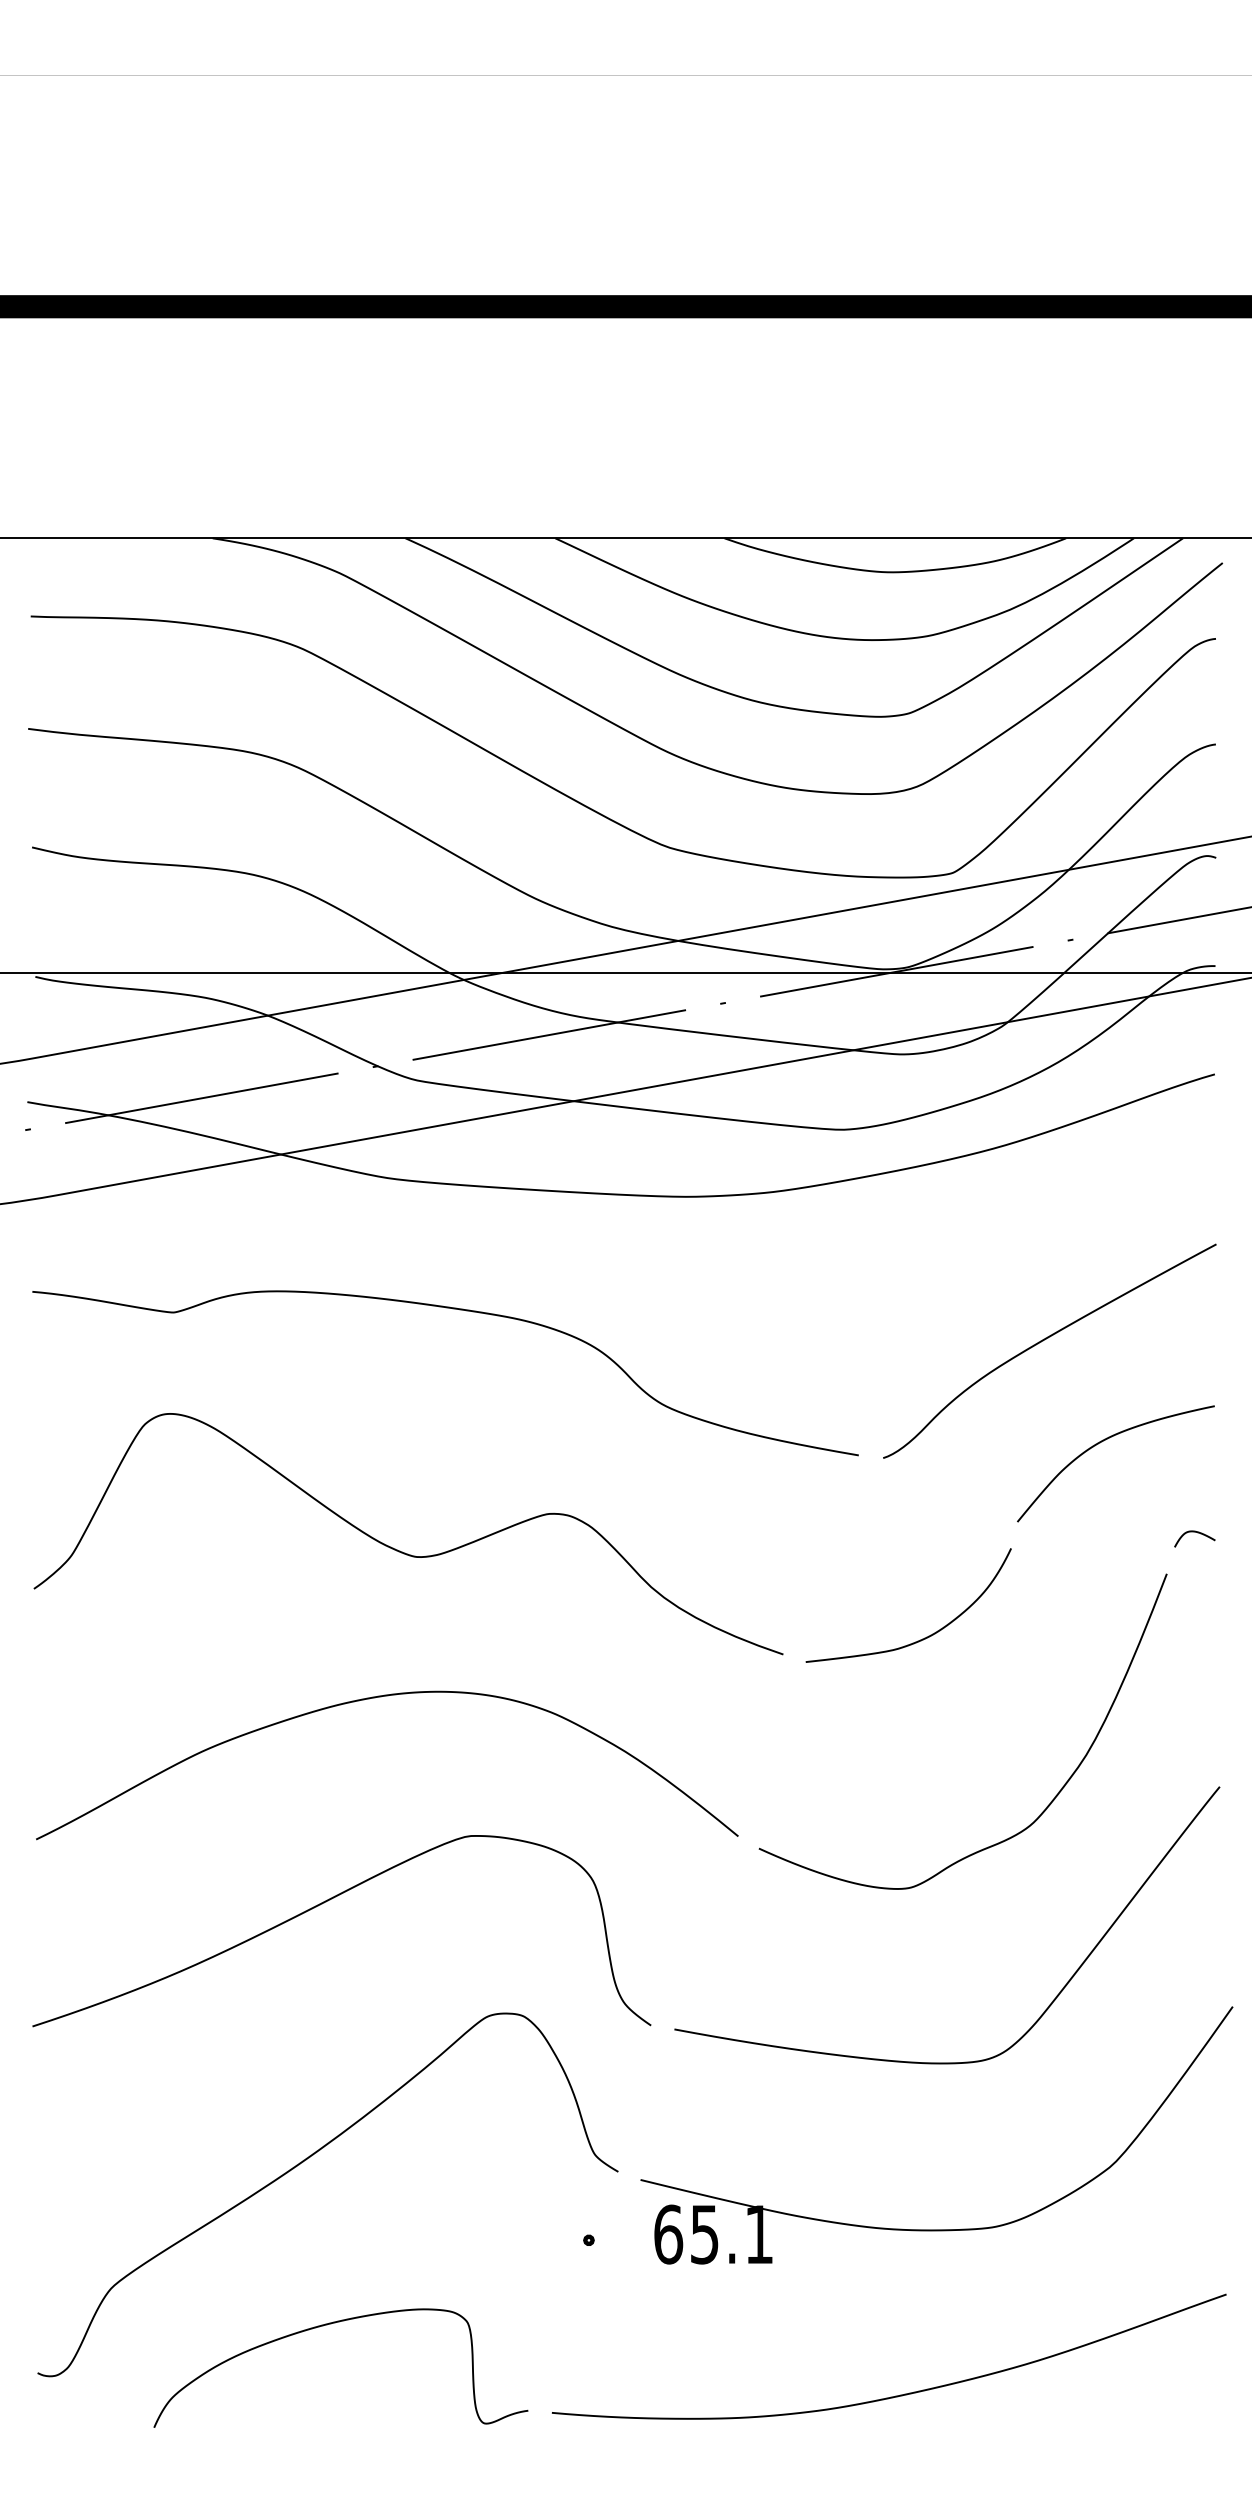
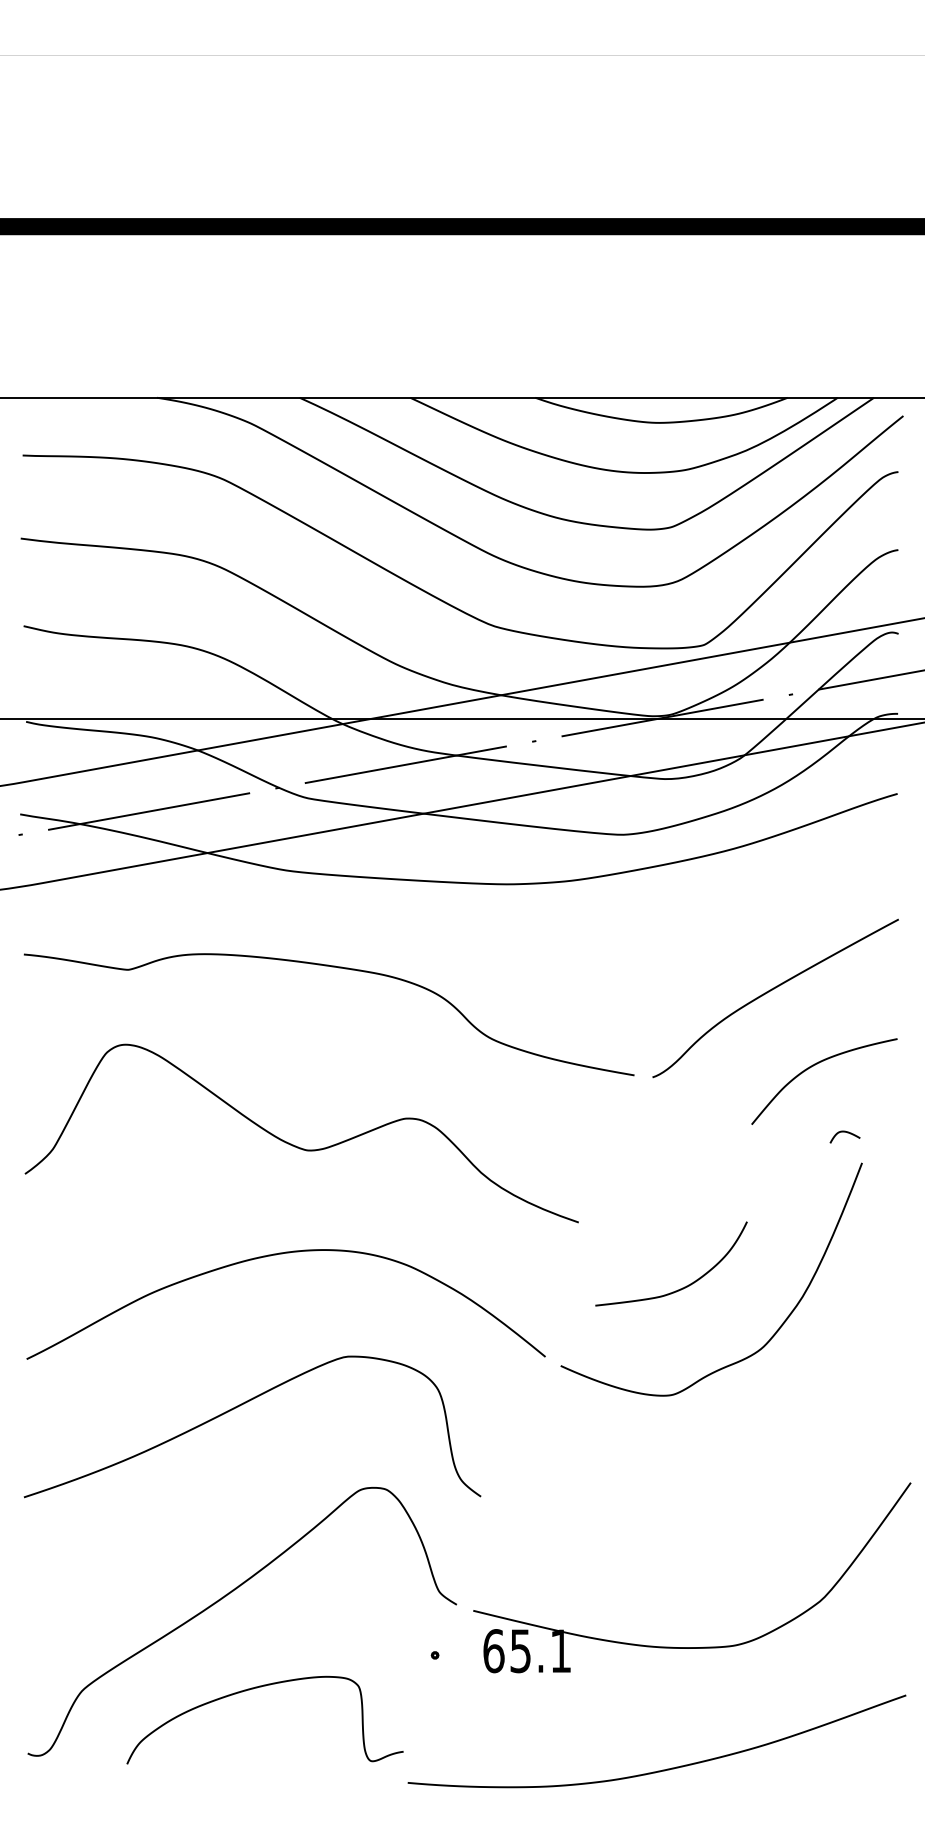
curve: (1197, 1533) -> (847, 1133), moved
curve: (924, 1637) -> (683, 1287), moved
curve: (1048, 2005) -> (774, 1481), removed
curve: (331, 2324) -> (258, 1688), moved

